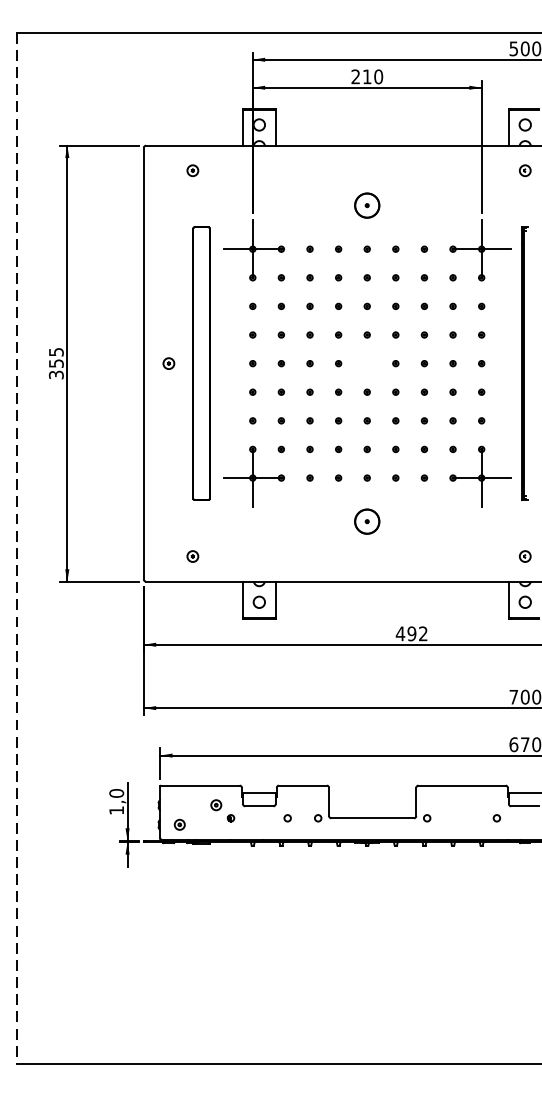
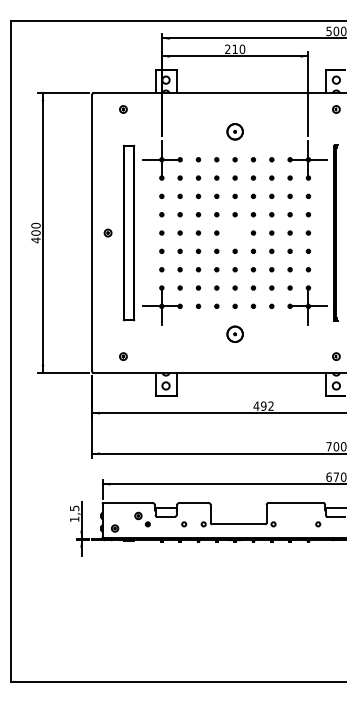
text: (55, 362) -> (35, 232), 355 -> 400
line: (16, 548) -> (10, 351), dashed -> solid
text: (116, 793) -> (74, 508), 1,0 -> 1,5

